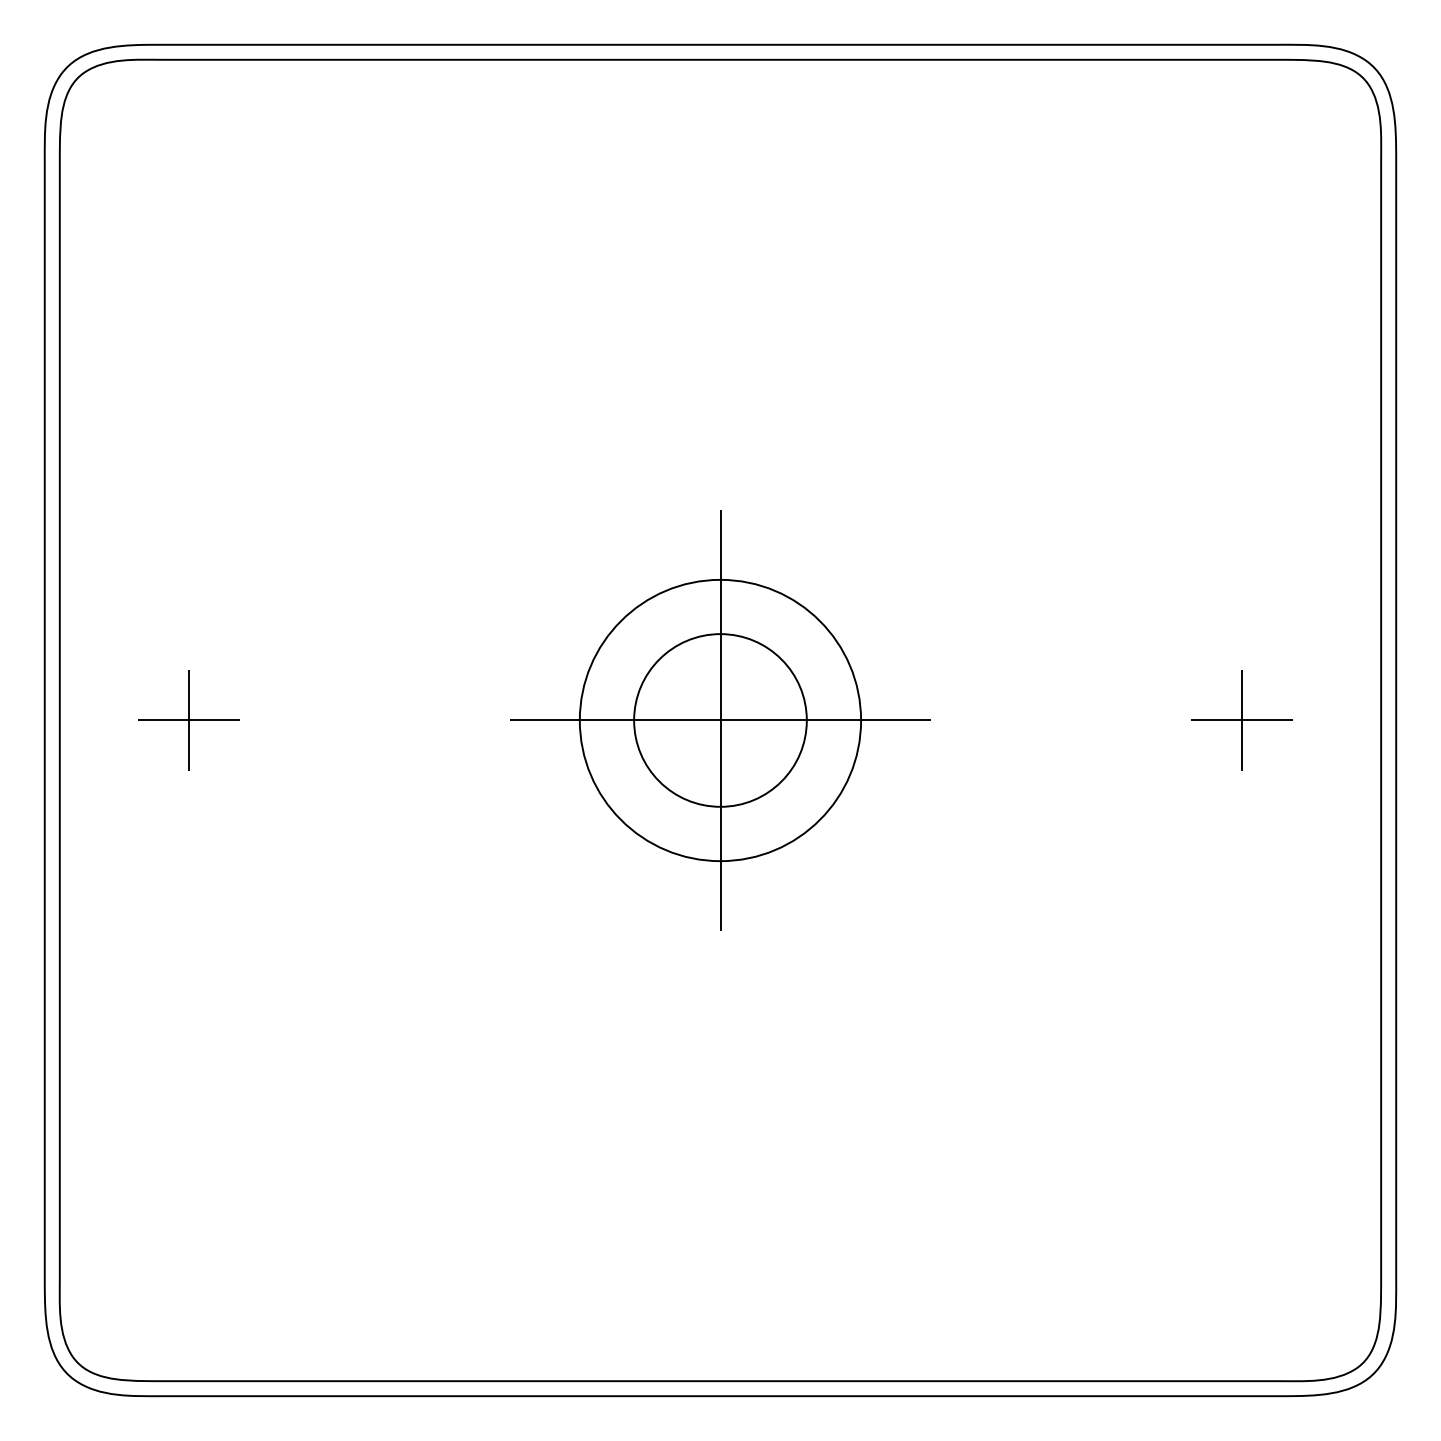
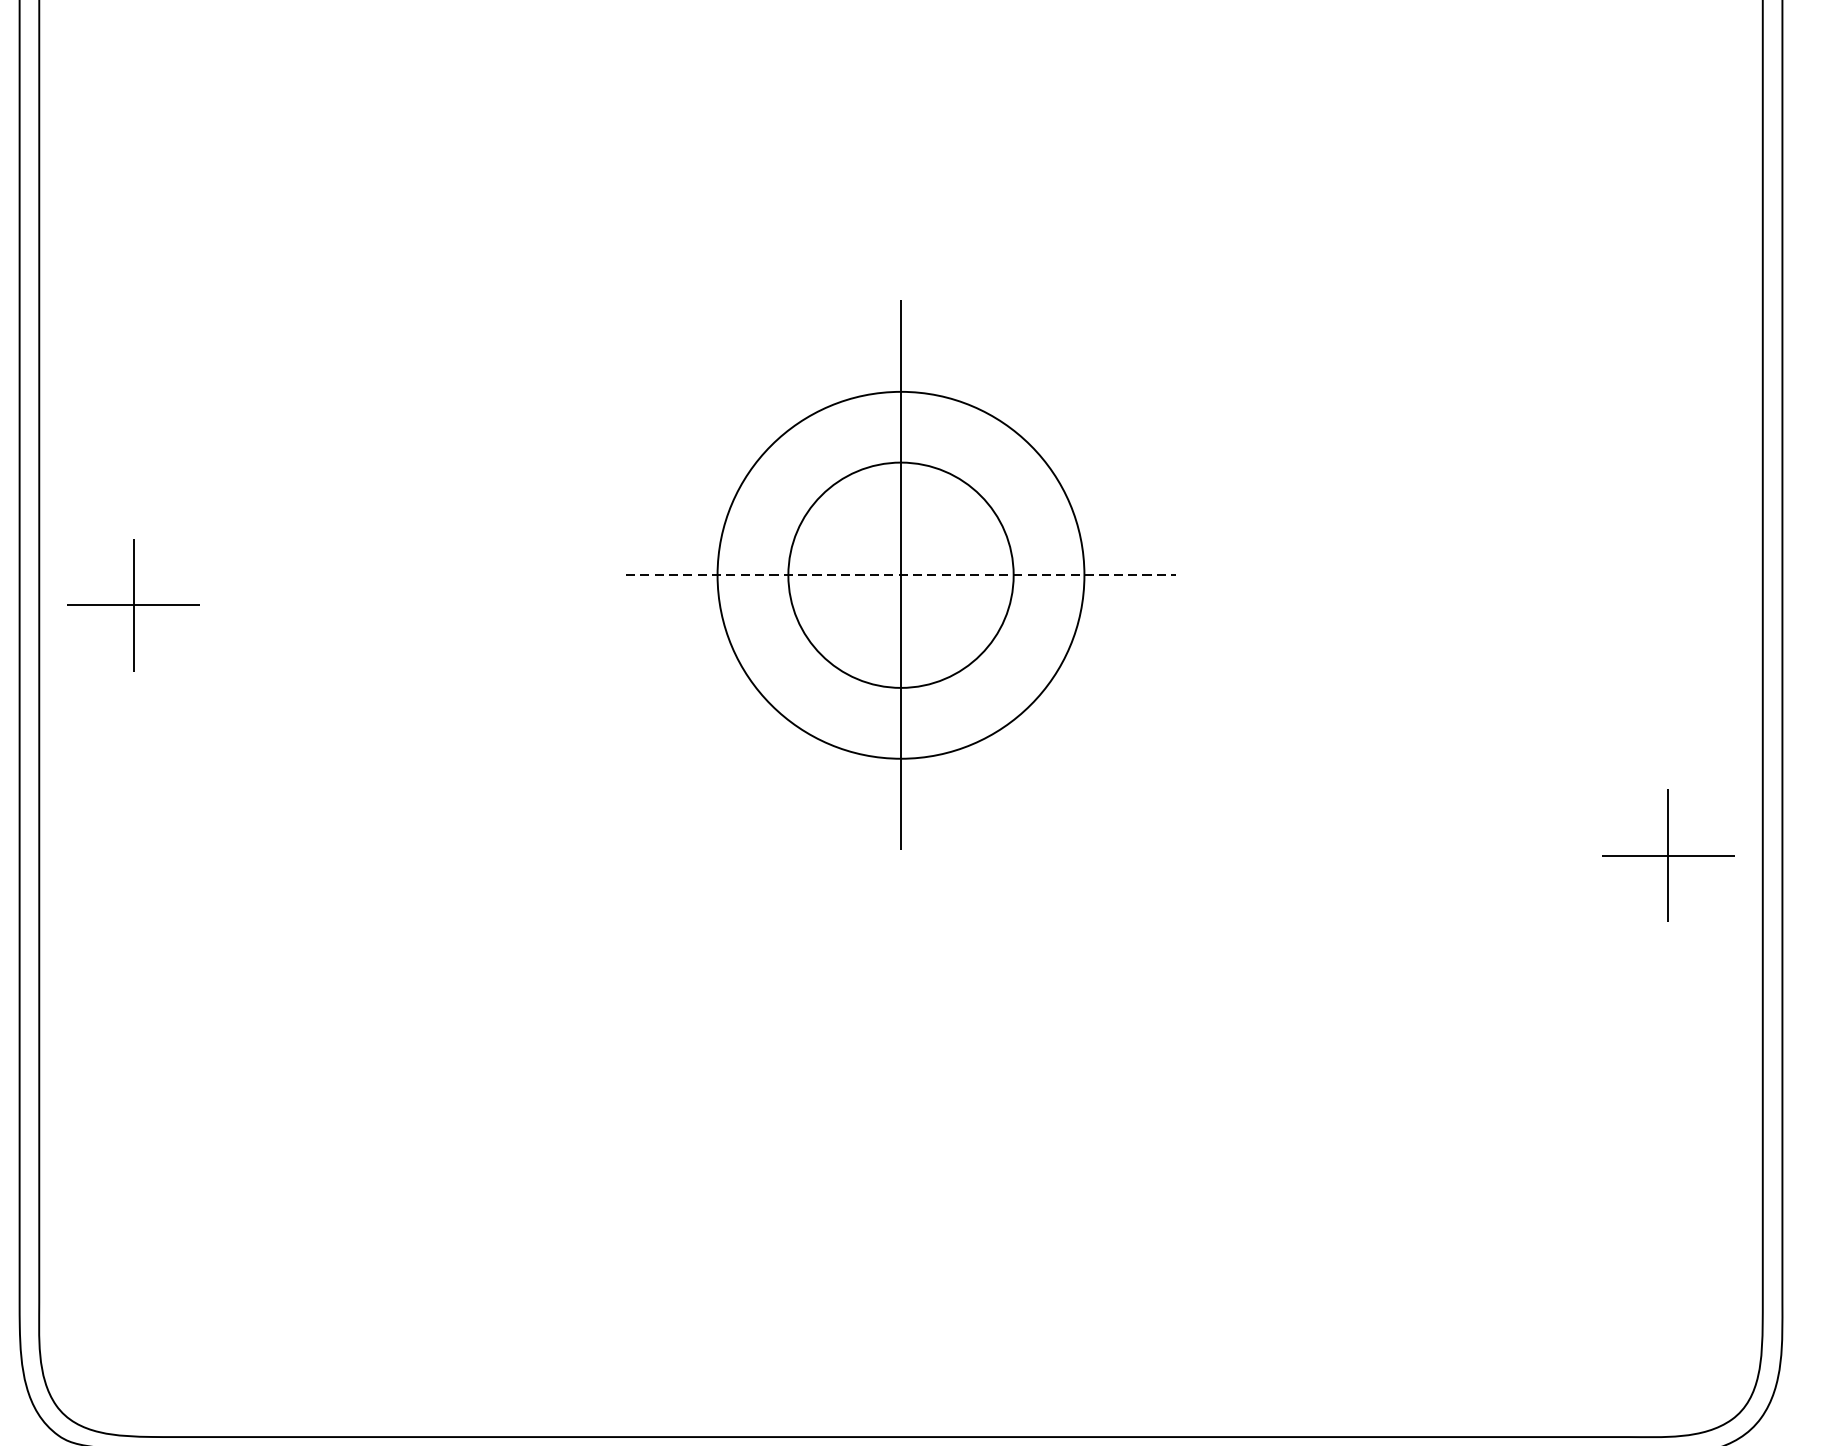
part: (188, 720) -> (132, 605), moved
line: (720, 720) -> (901, 575), solid -> dashed
part: (1241, 720) -> (1668, 855), moved

